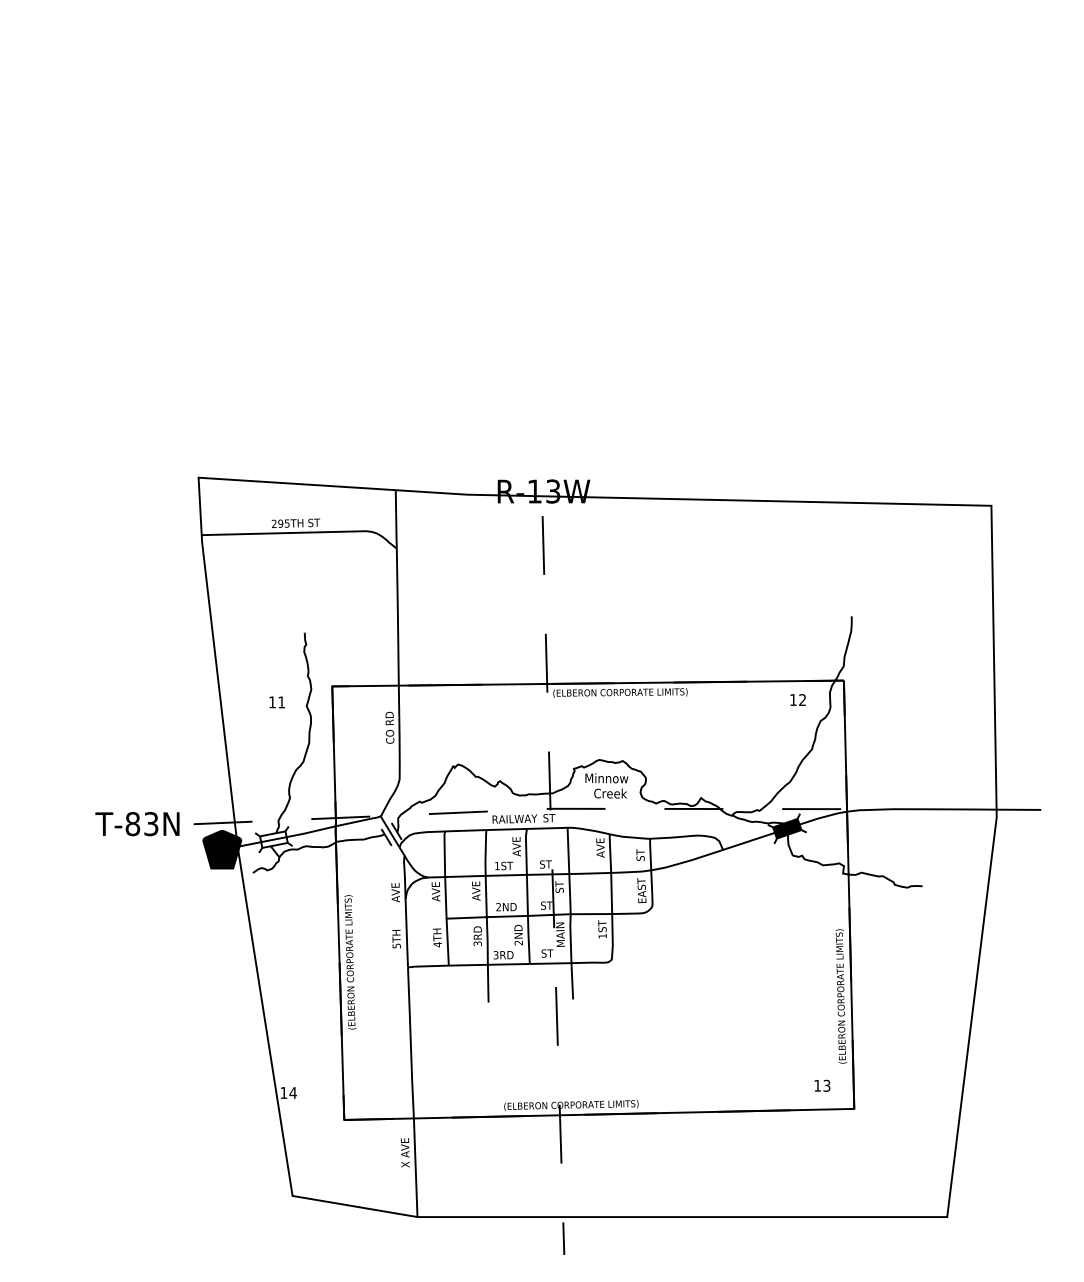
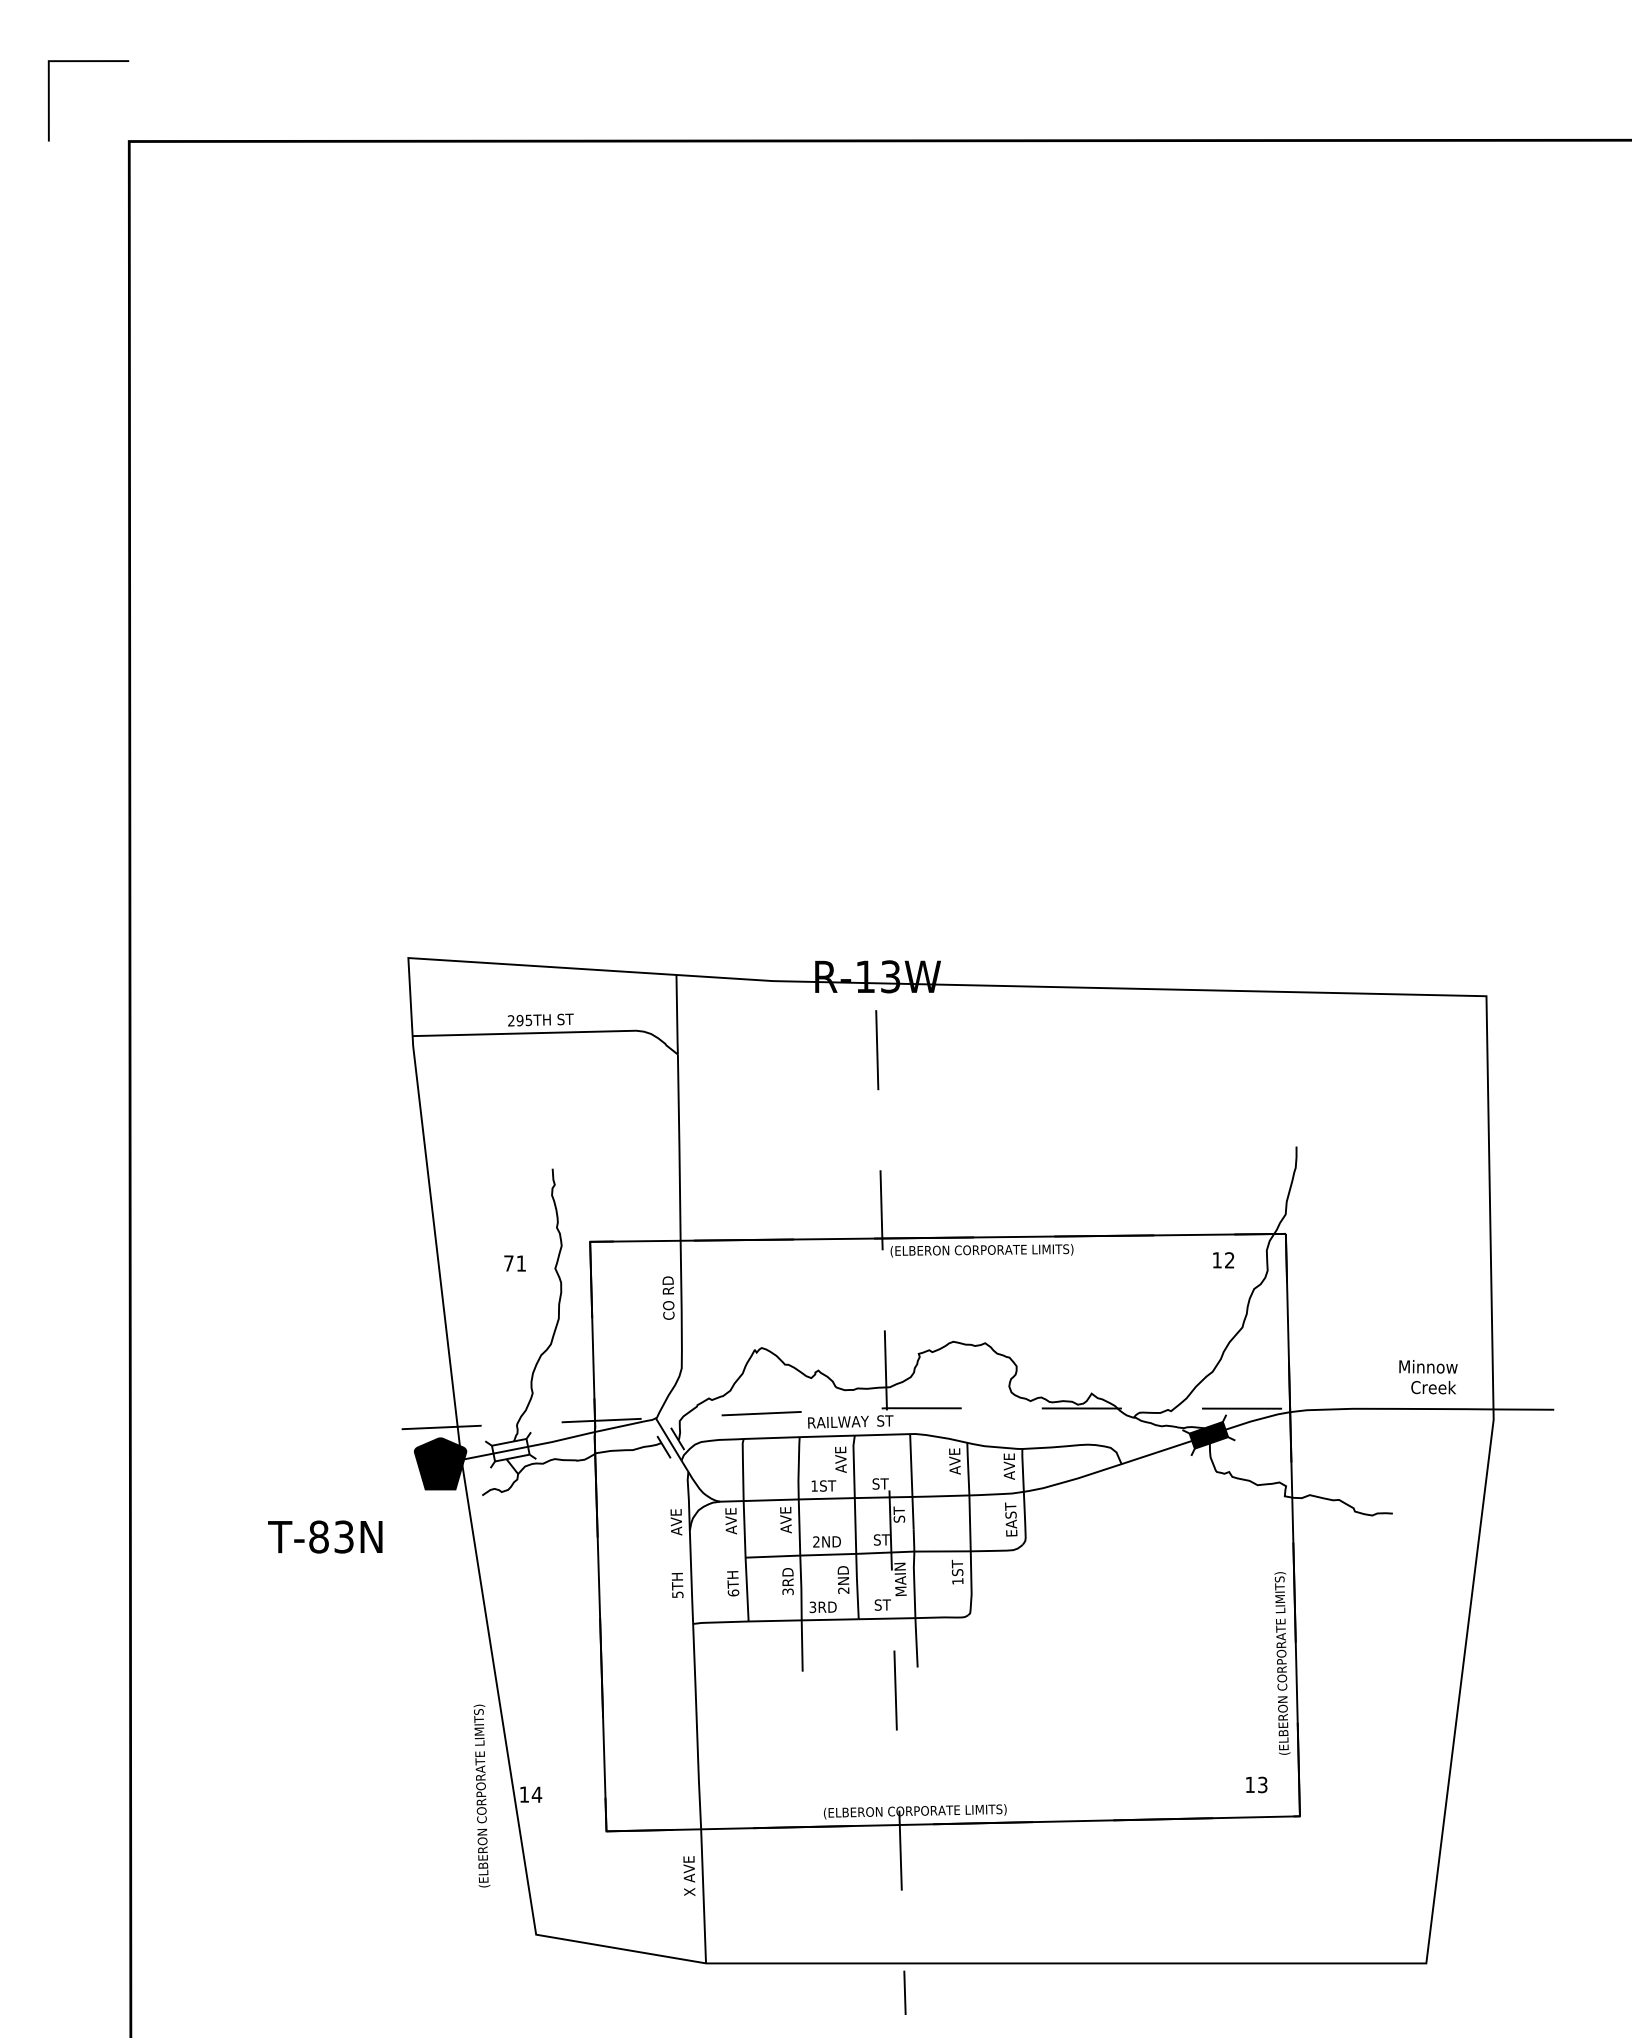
text: (272, 702) -> (508, 1263), 11 -> 71
text: (606, 786) -> (1428, 1377), moved
text: (137, 823) -> (325, 1536), moved
text: (640, 851) -> (1009, 1466), ST -> AVE
text: (437, 944) -> (733, 1592), 4TH -> 6TH
text: (350, 961) -> (481, 1795), moved

